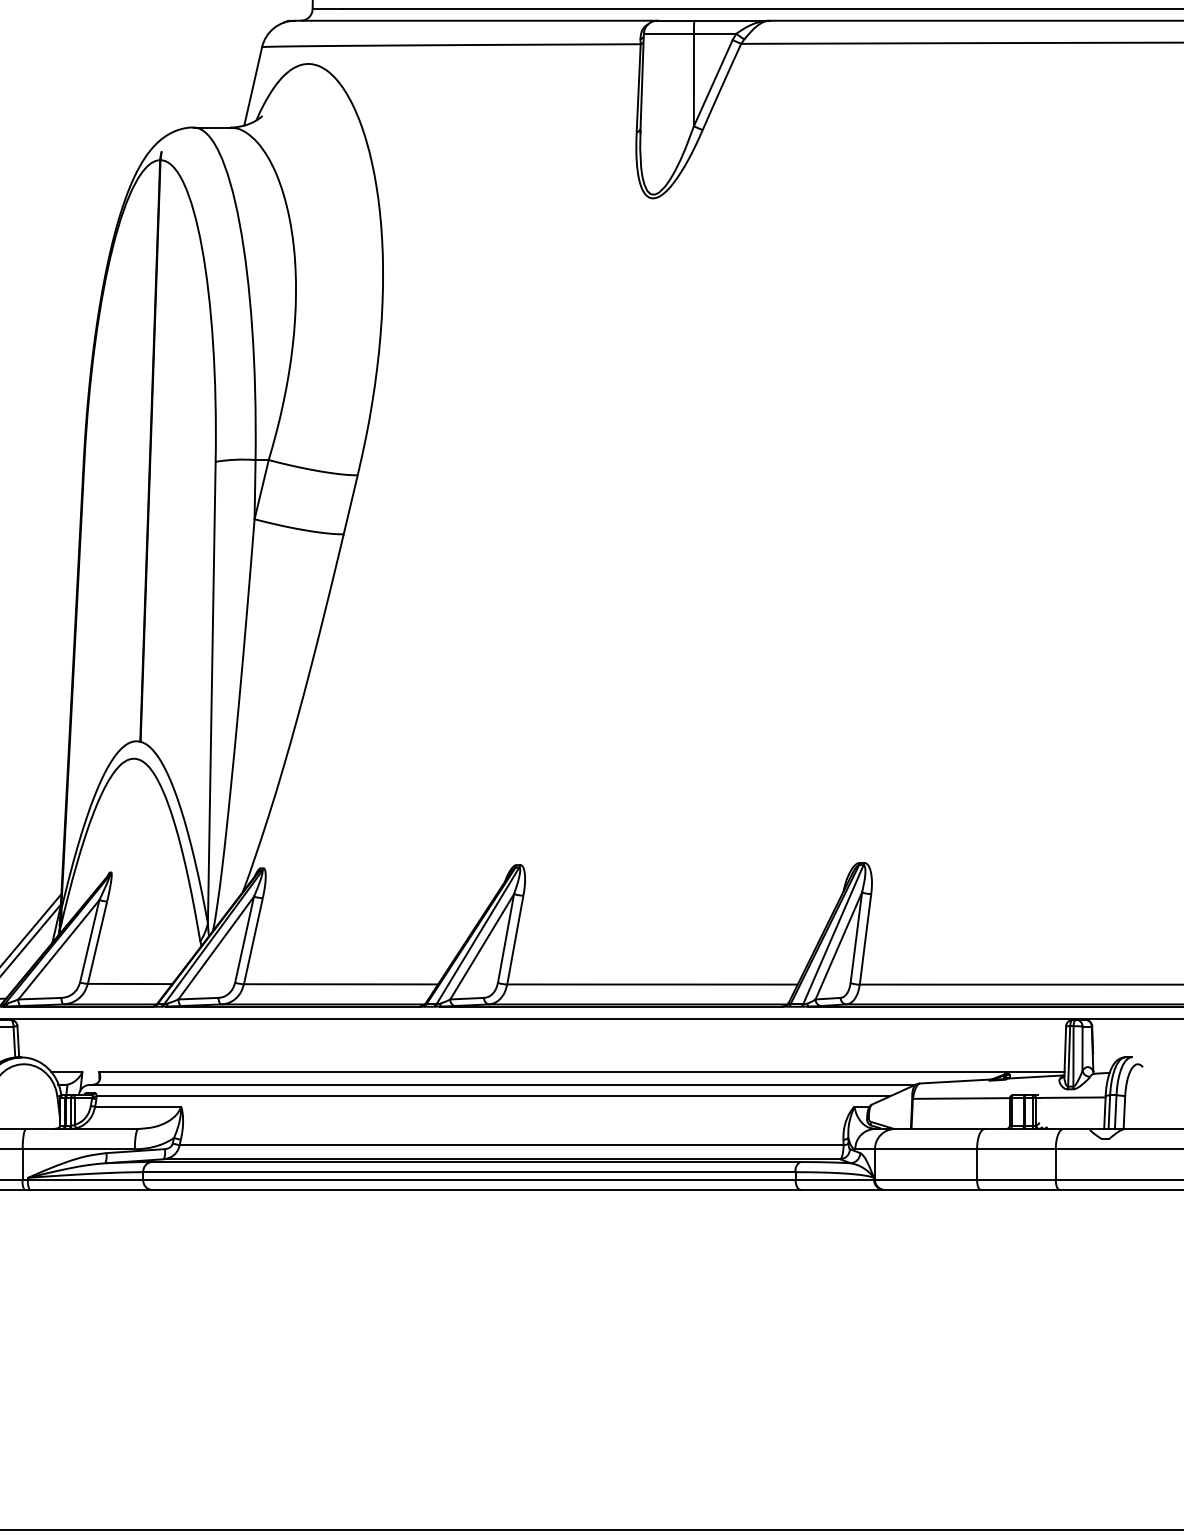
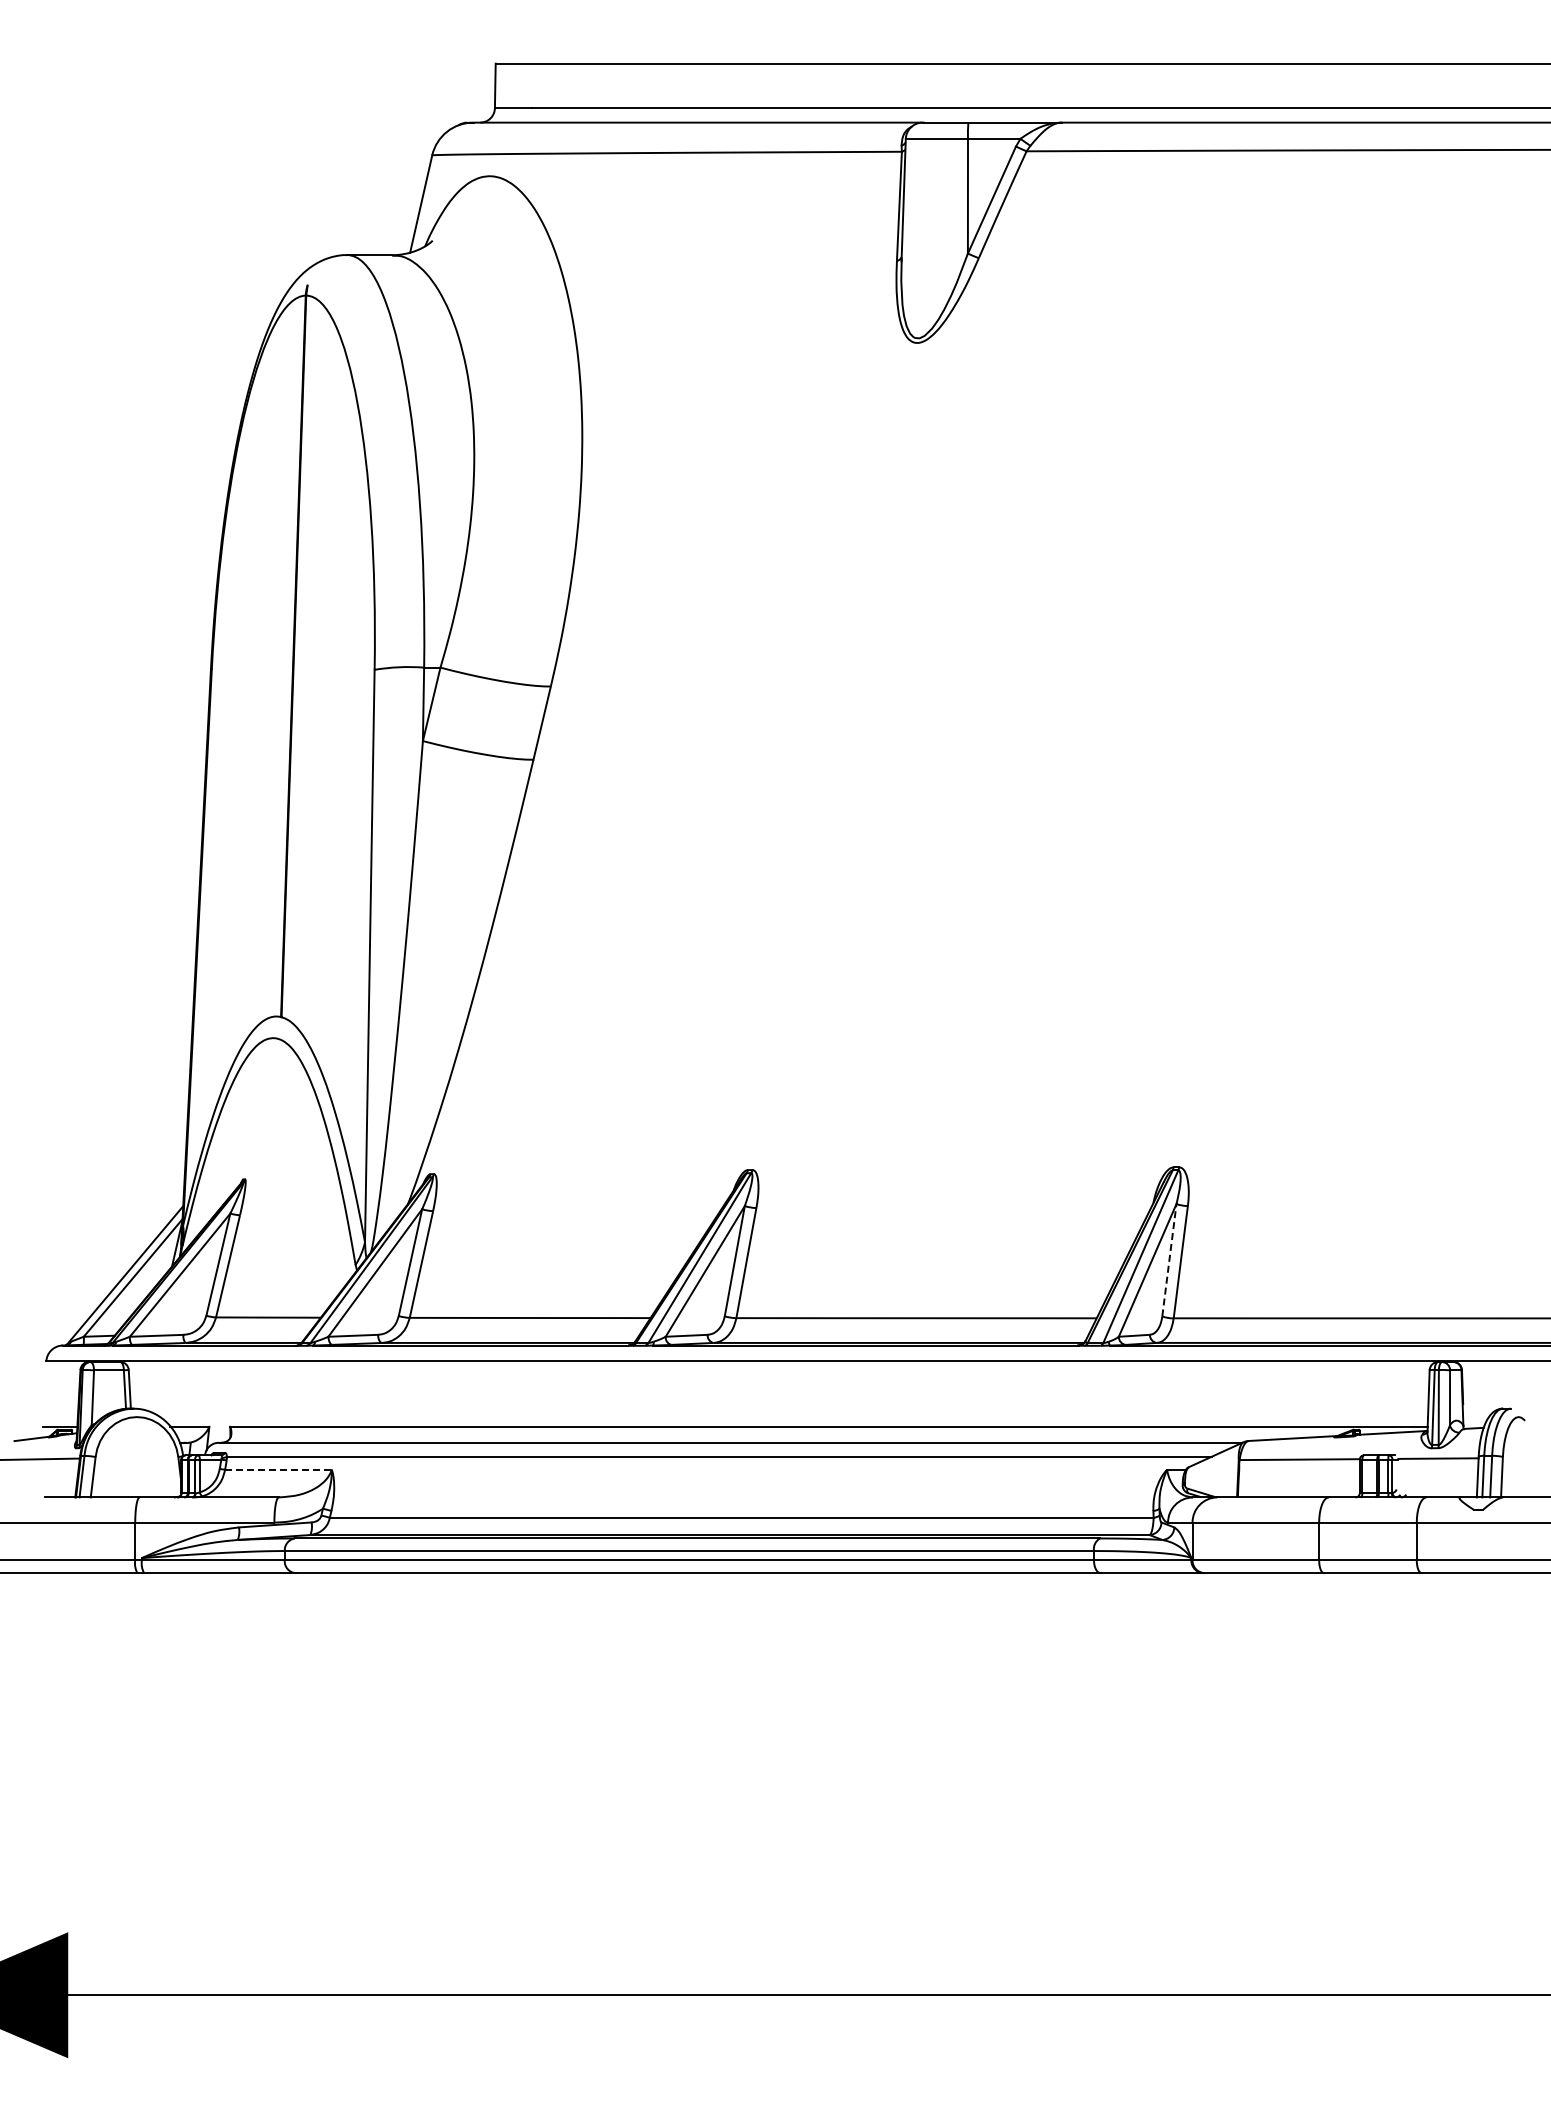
line: (856, 937) -> (1169, 1260), solid -> dashed
line: (138, 1106) -> (278, 1469), solid -> dashed

